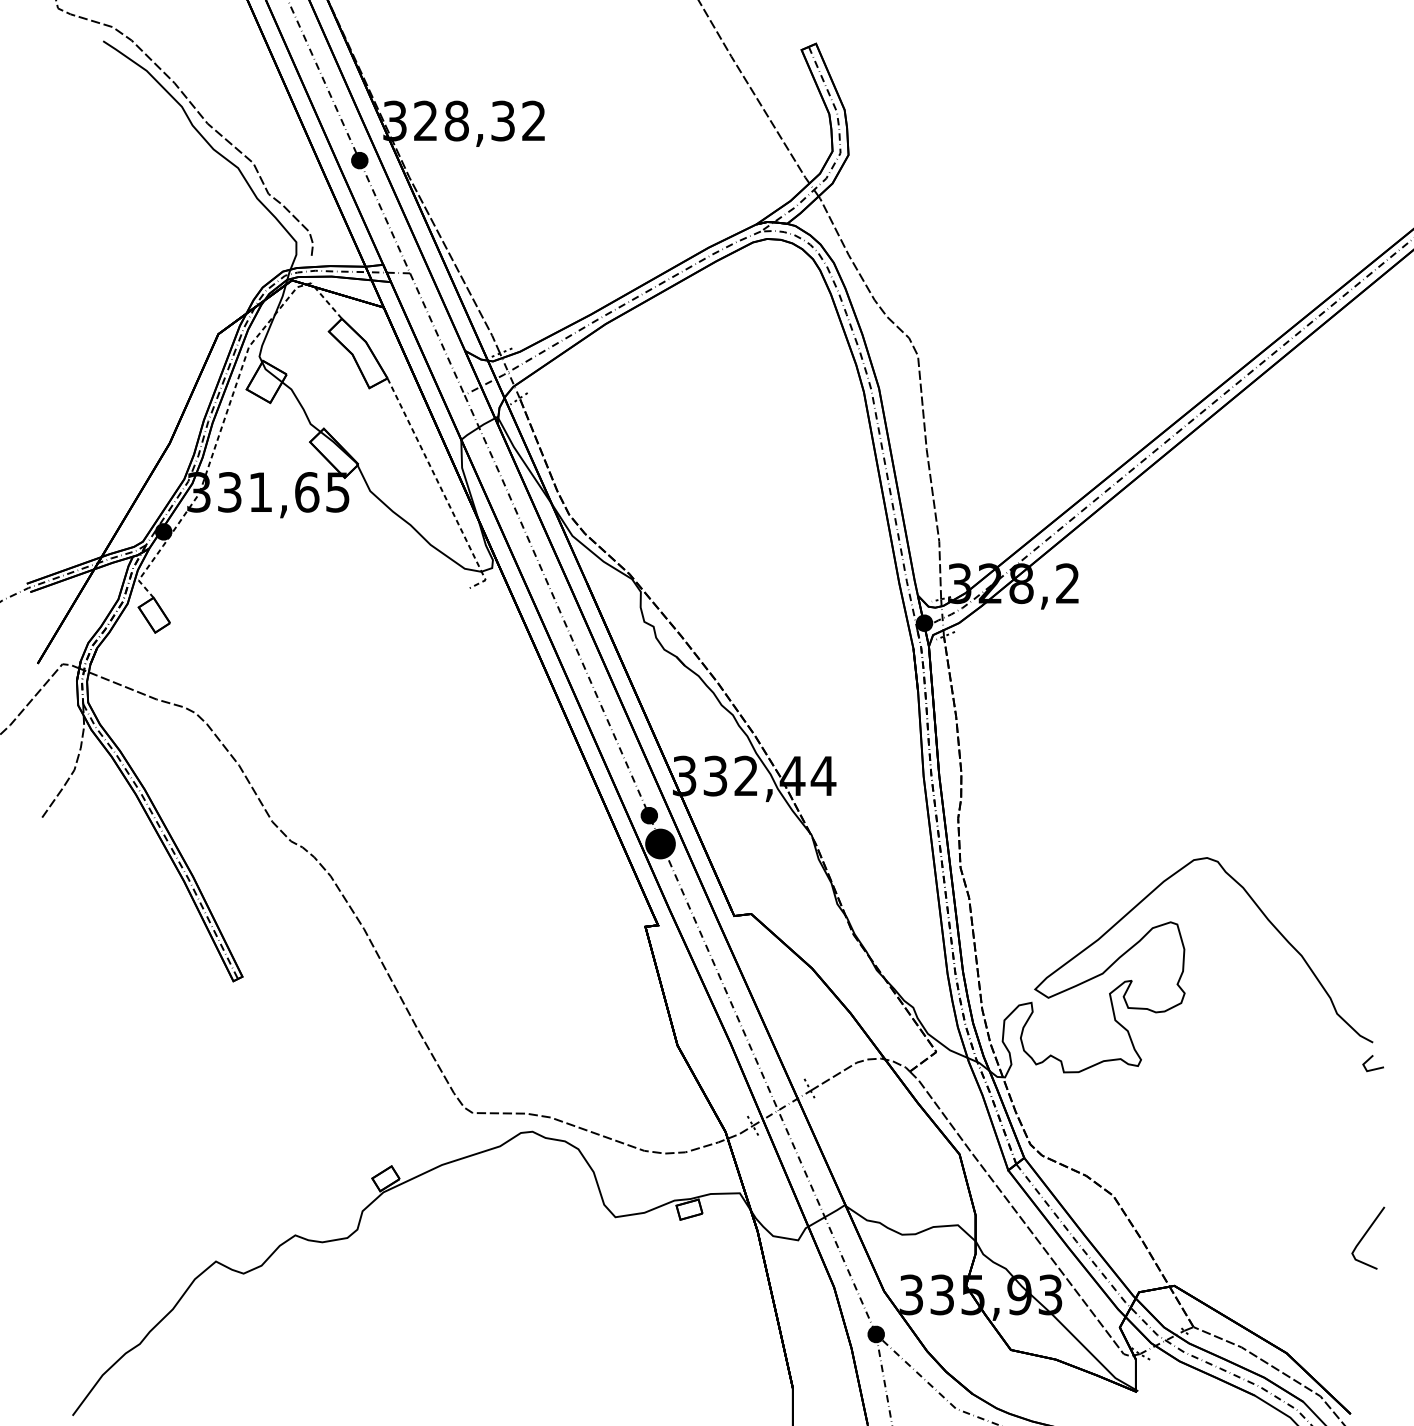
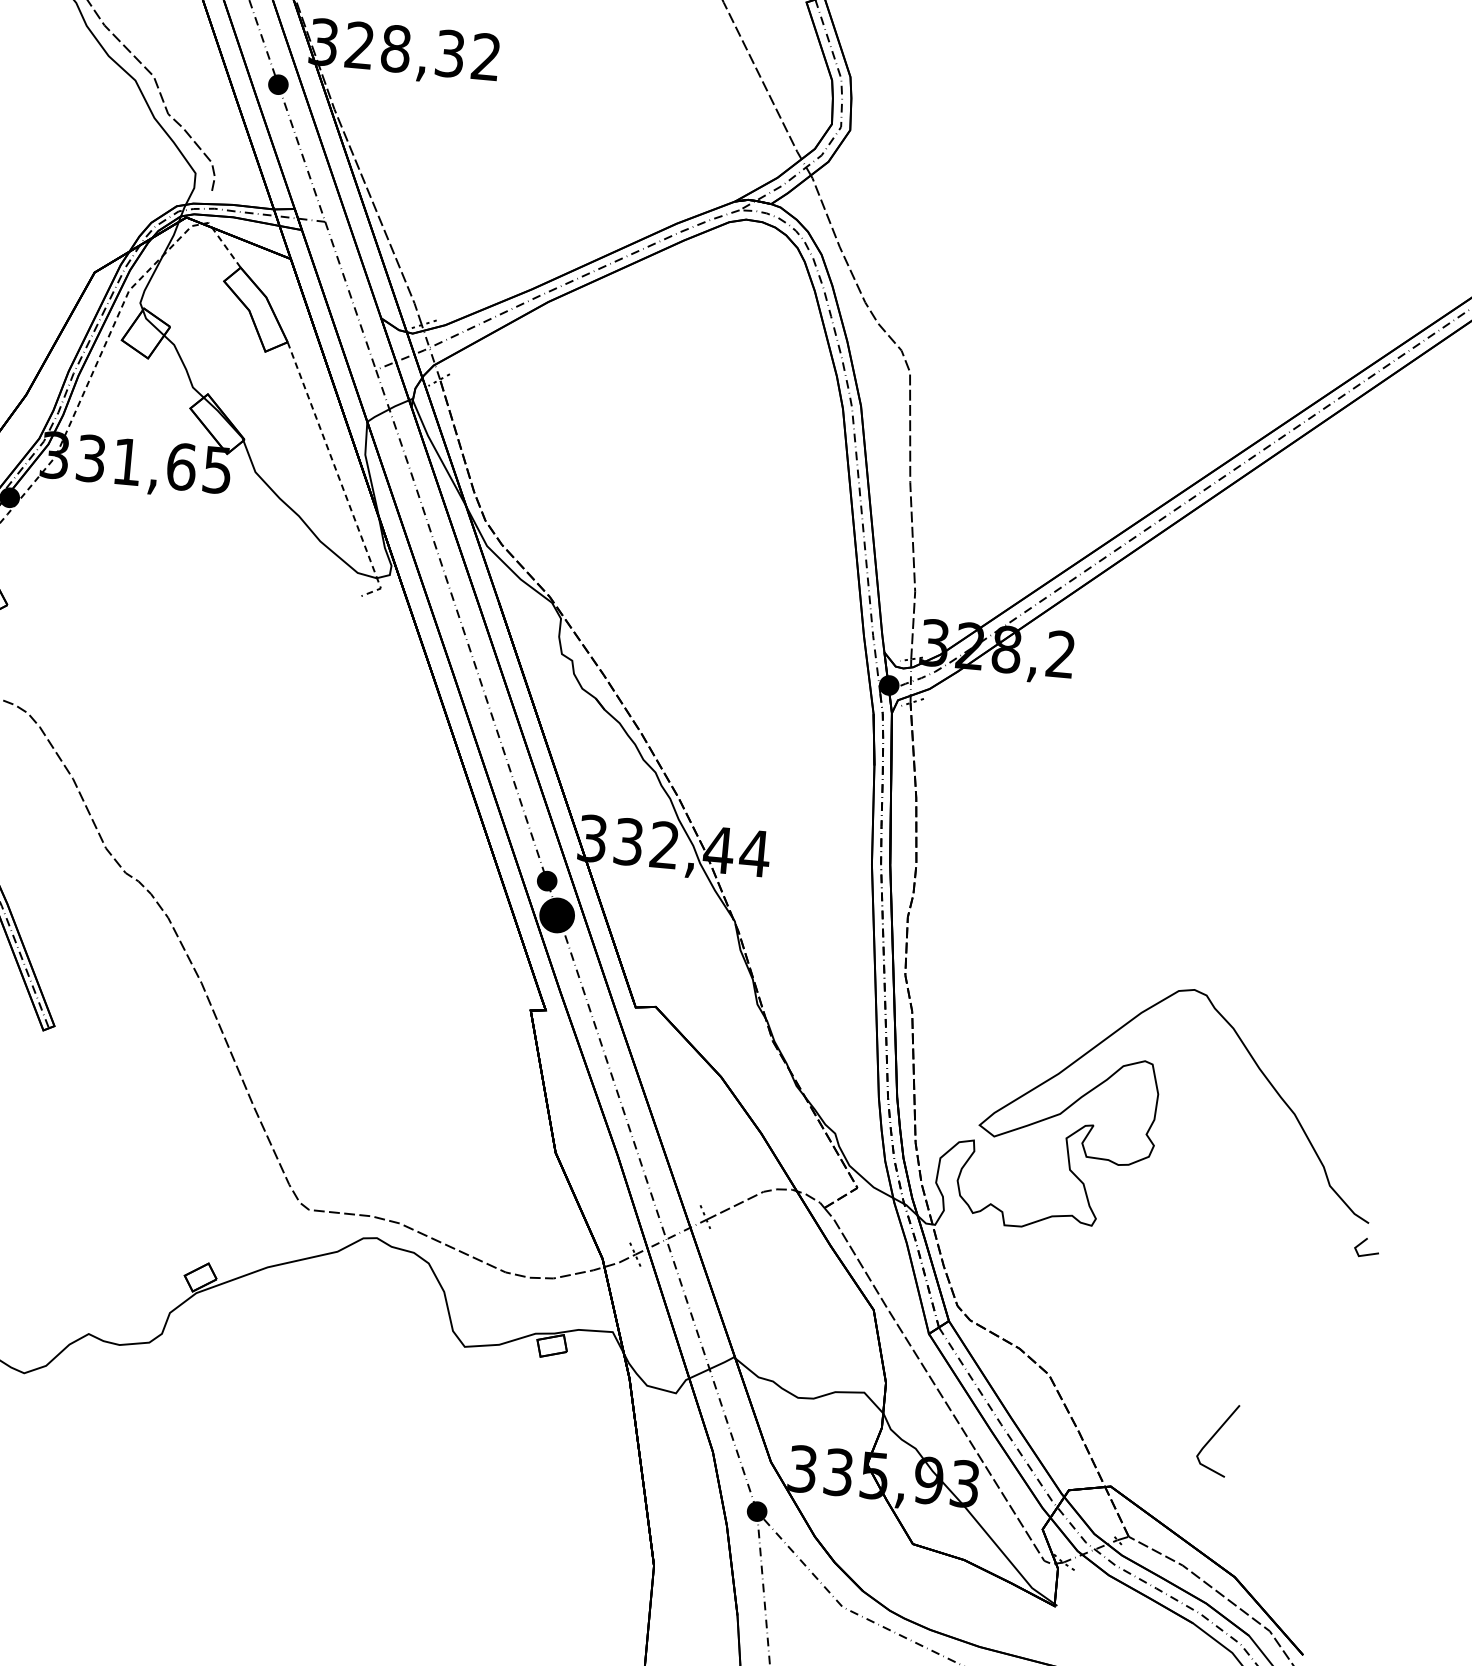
line: (1366, 1234) -> (1215, 1435), moved

